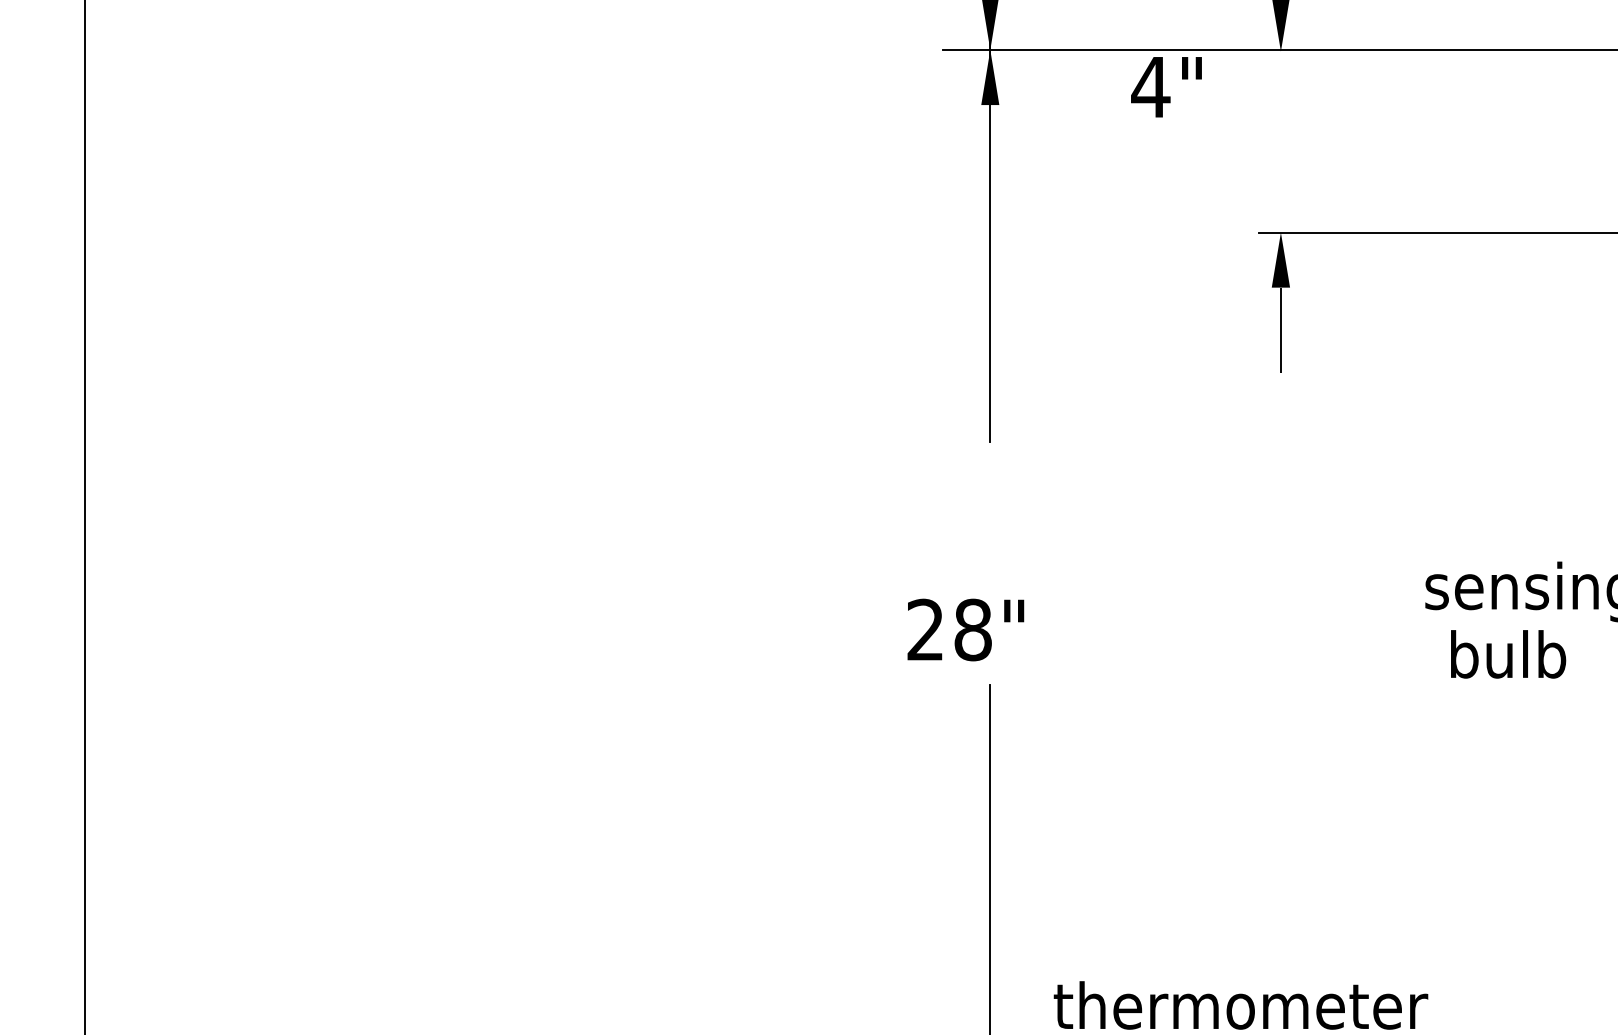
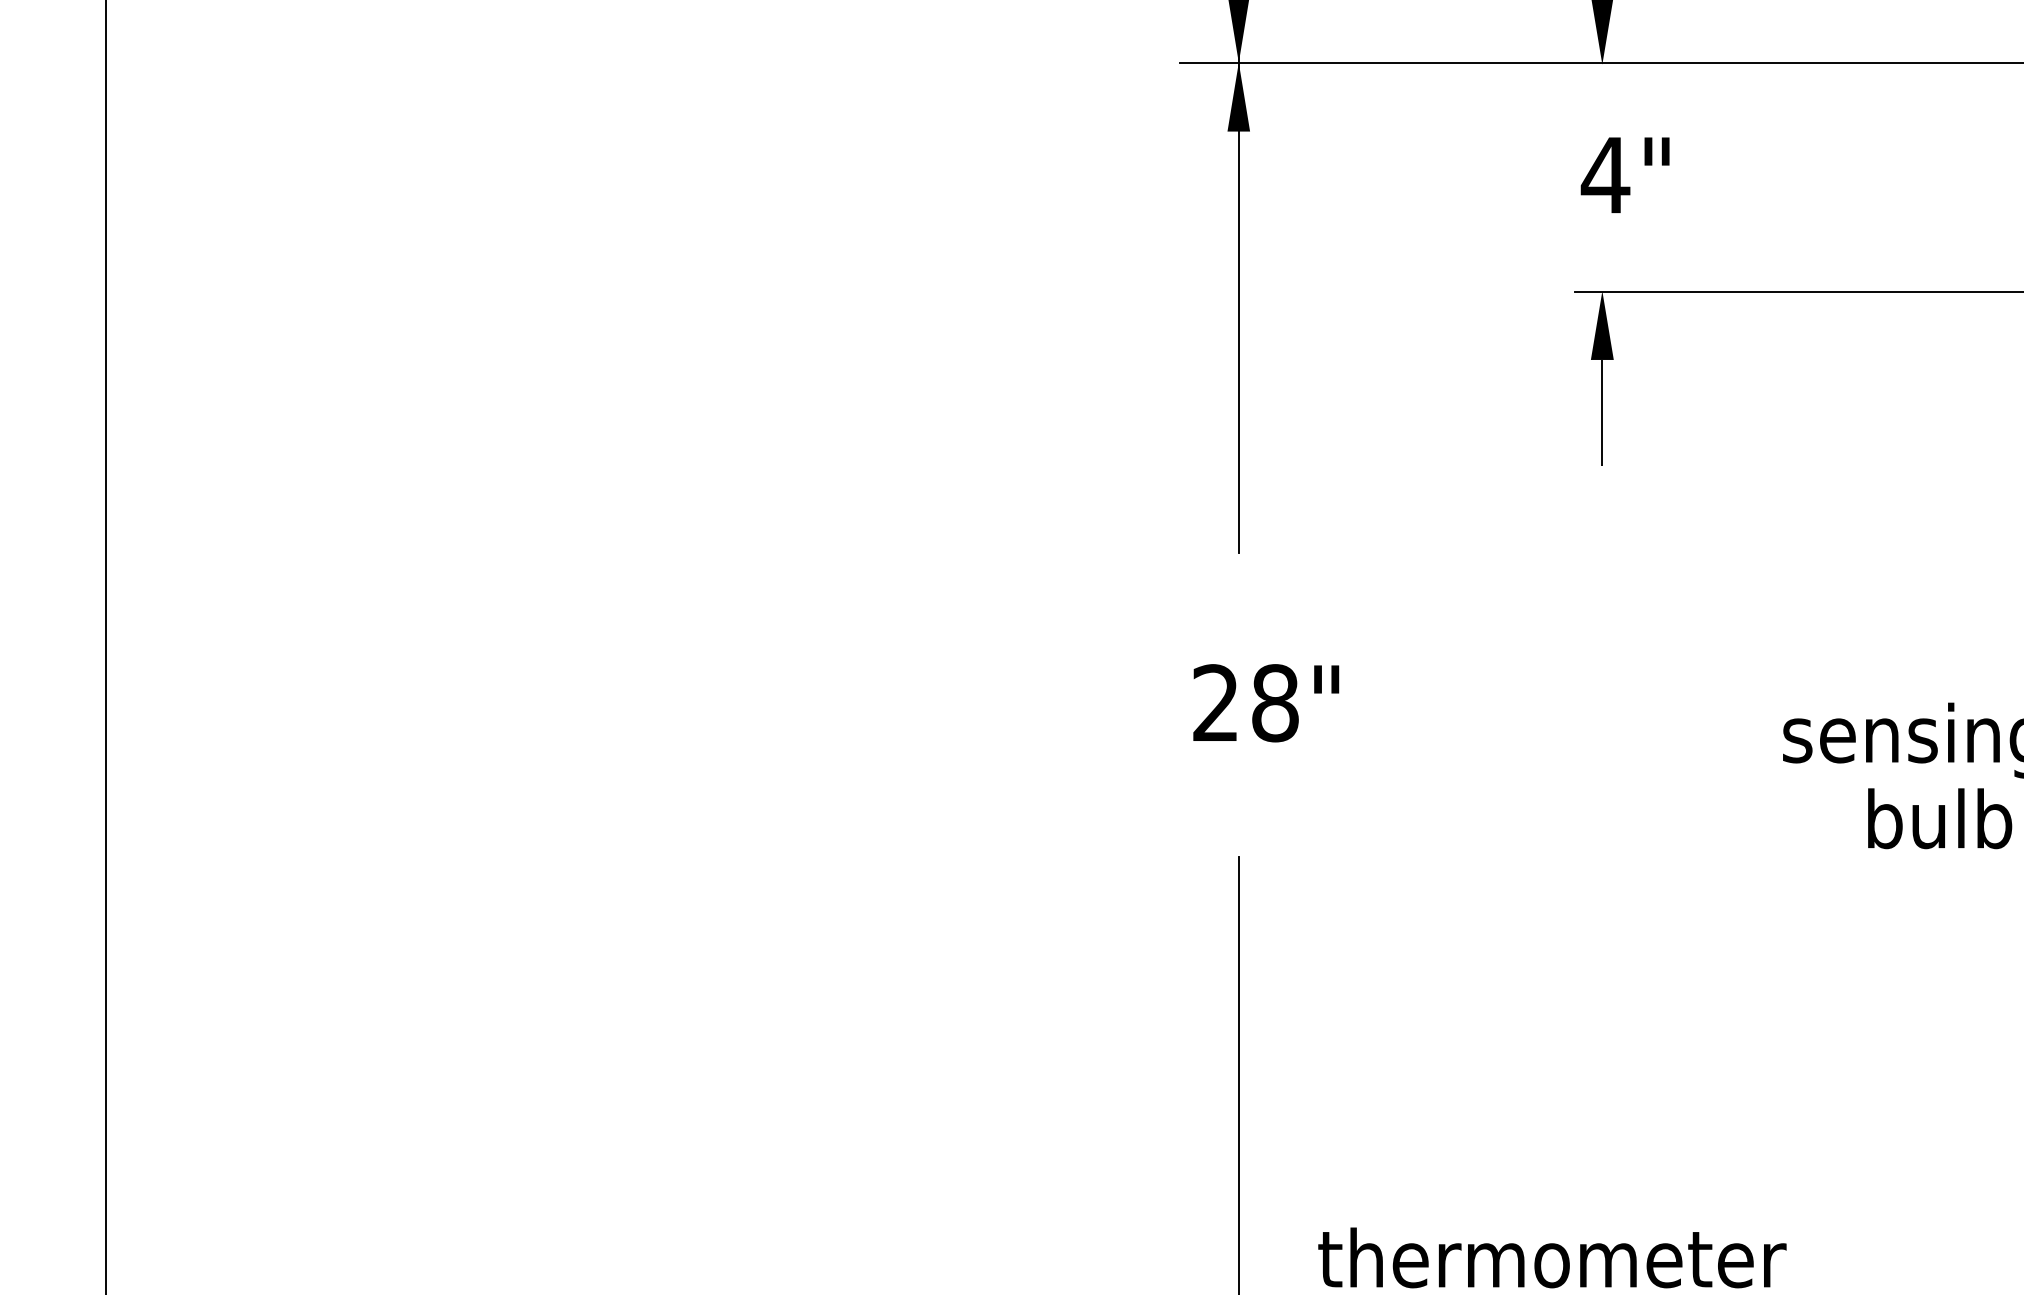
text: (1165, 86) -> (1624, 174), moved
text: (966, 630) -> (1266, 703), moved
text: (1508, 654) -> (1940, 818), moved

